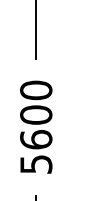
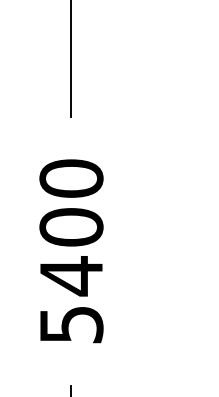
text: (36, 139) -> (71, 275), 5600 -> 5400

